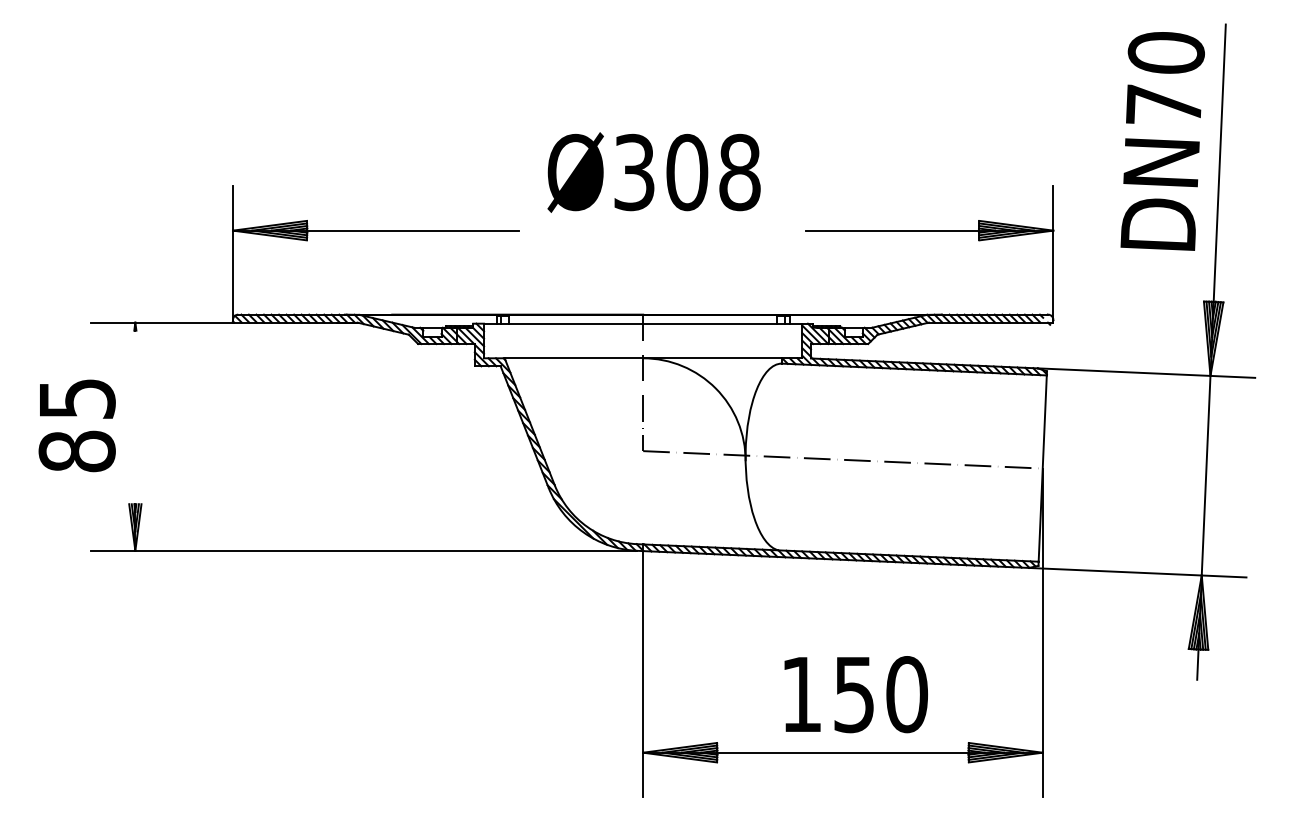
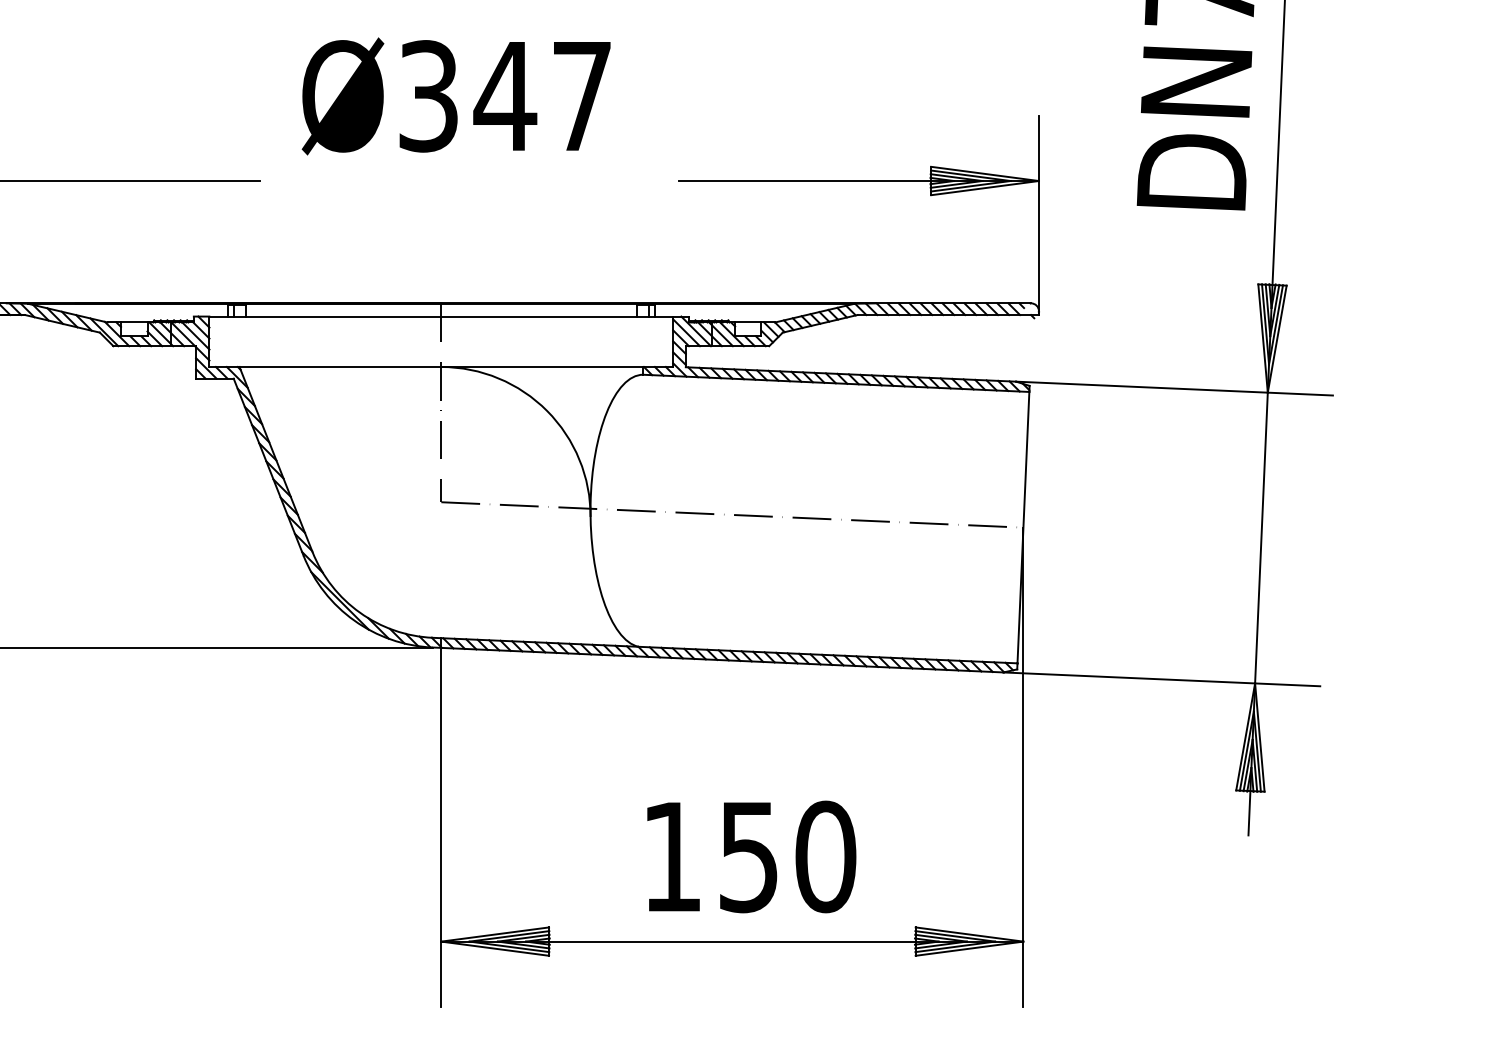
text: (712, 172) -> (542, 96), Ø308 -> Ø347

